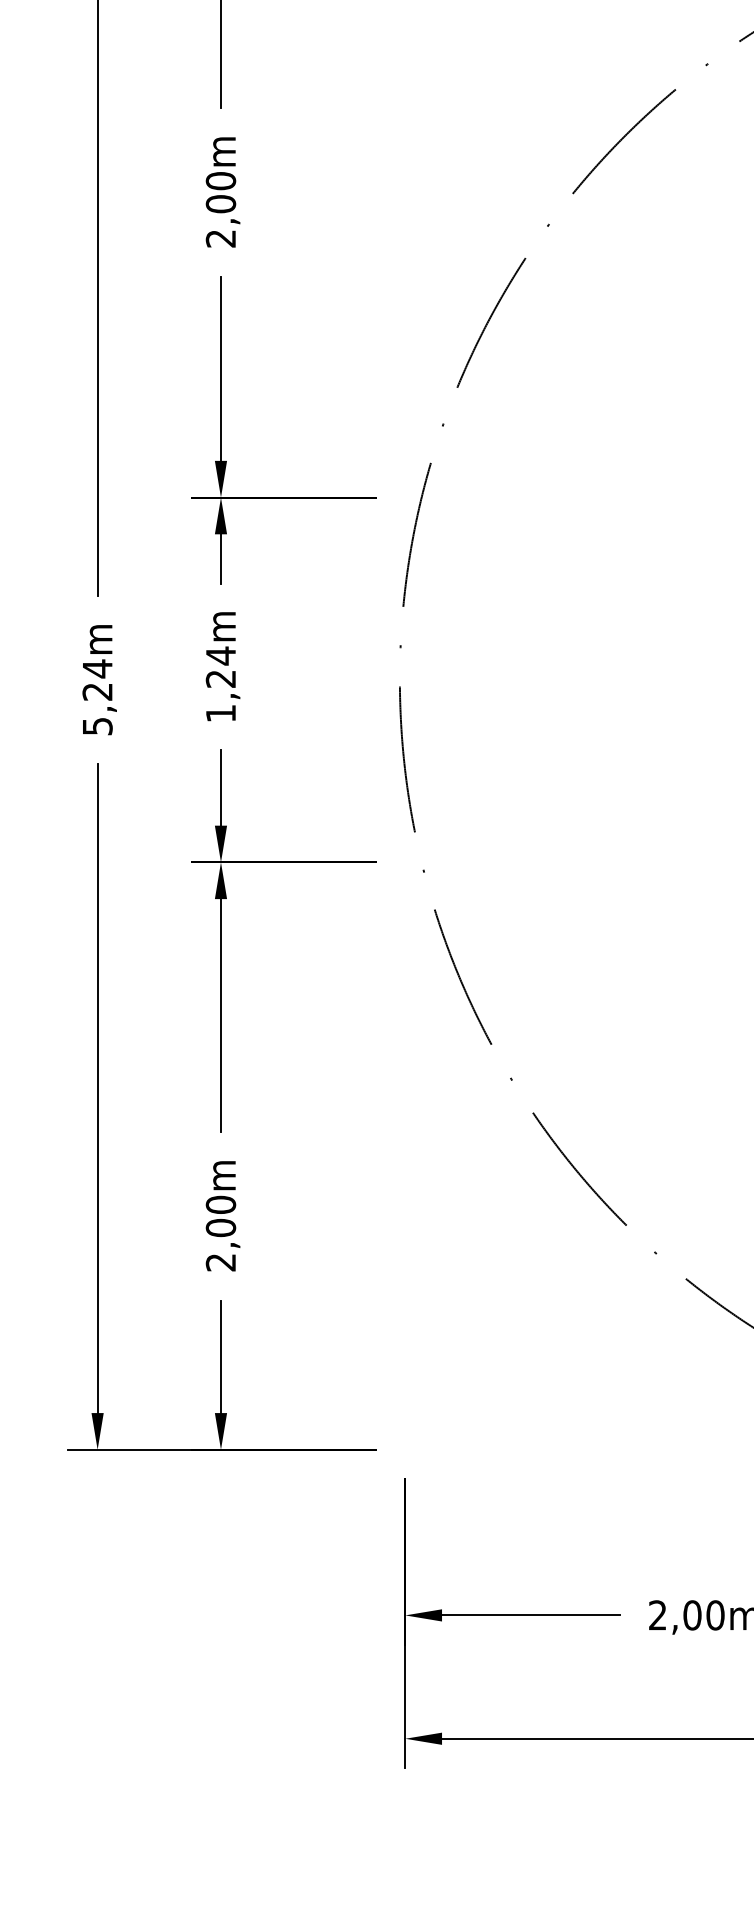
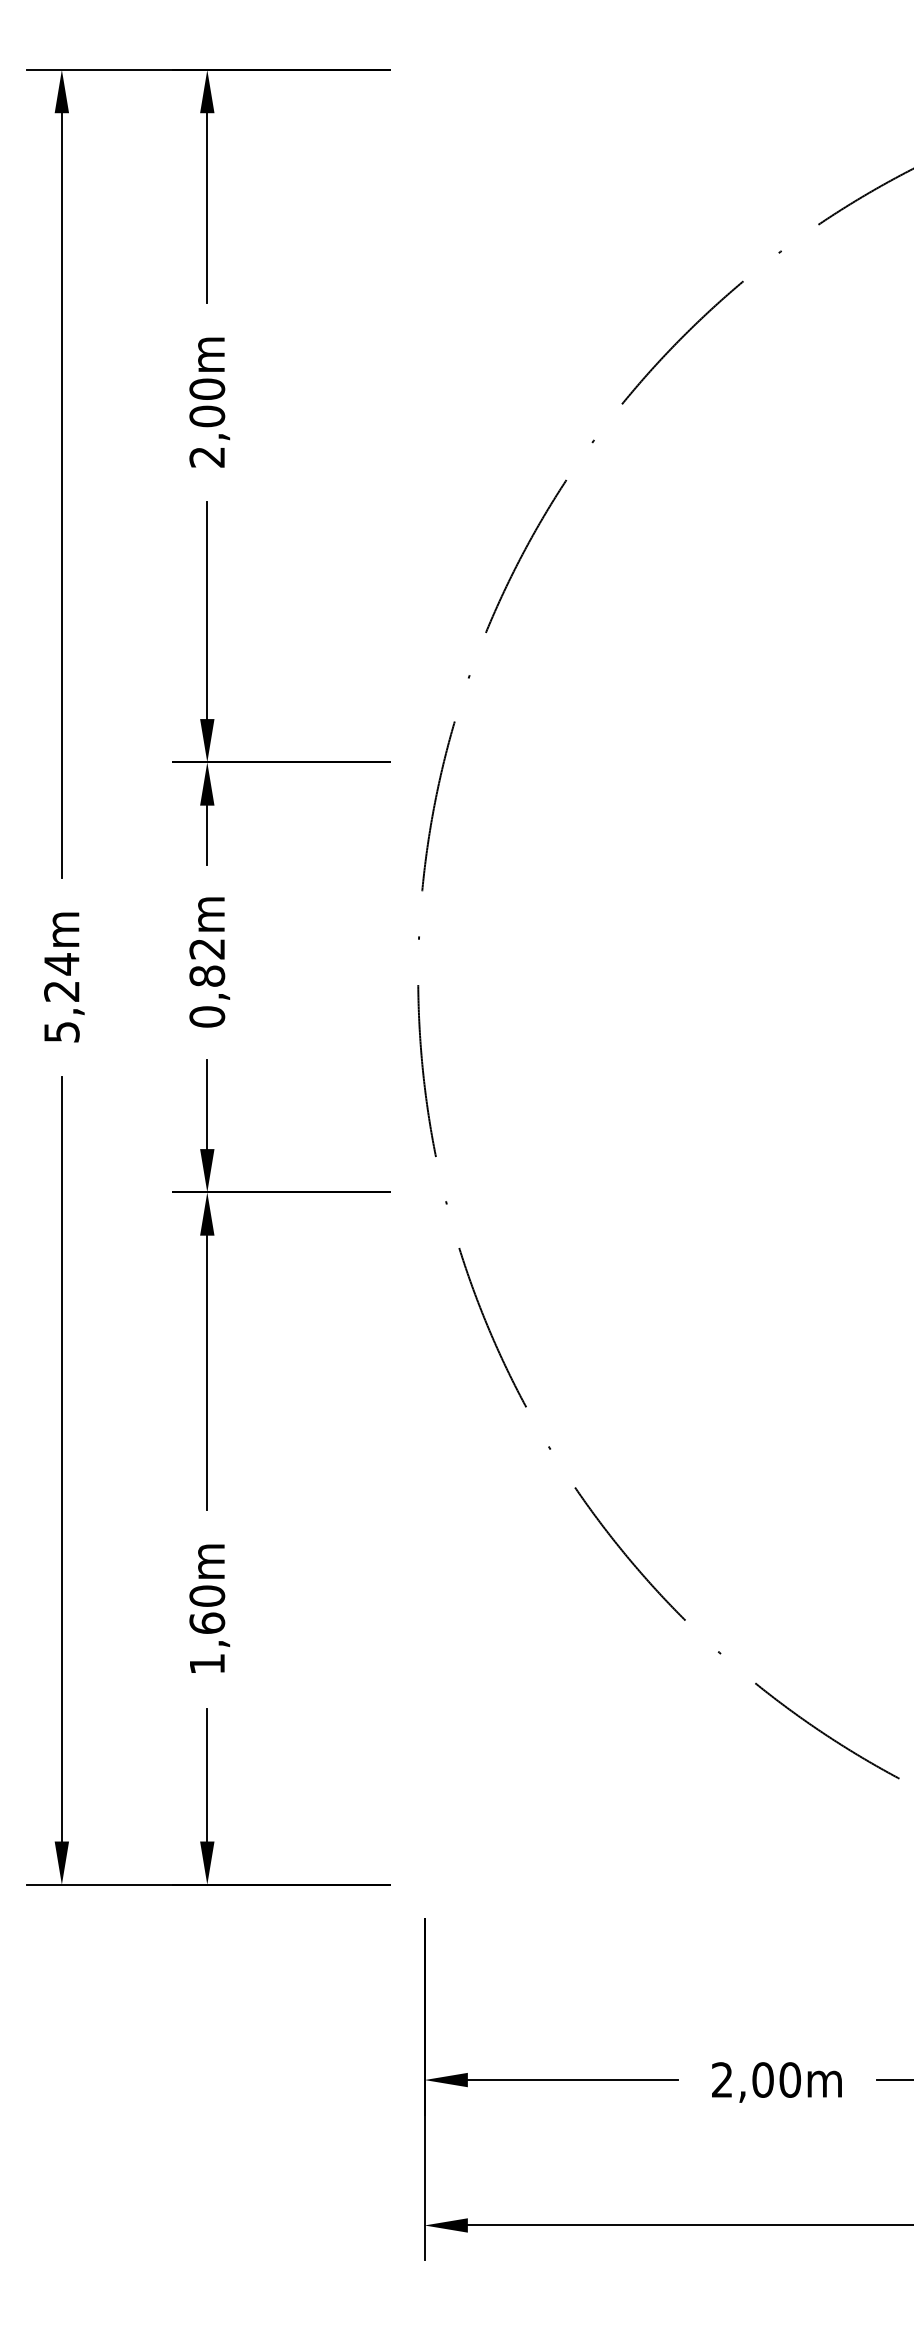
text: (221, 684) -> (207, 982), 1,24m -> 0,82m
text: (220, 1245) -> (206, 1643), 2,00m -> 1,60m

